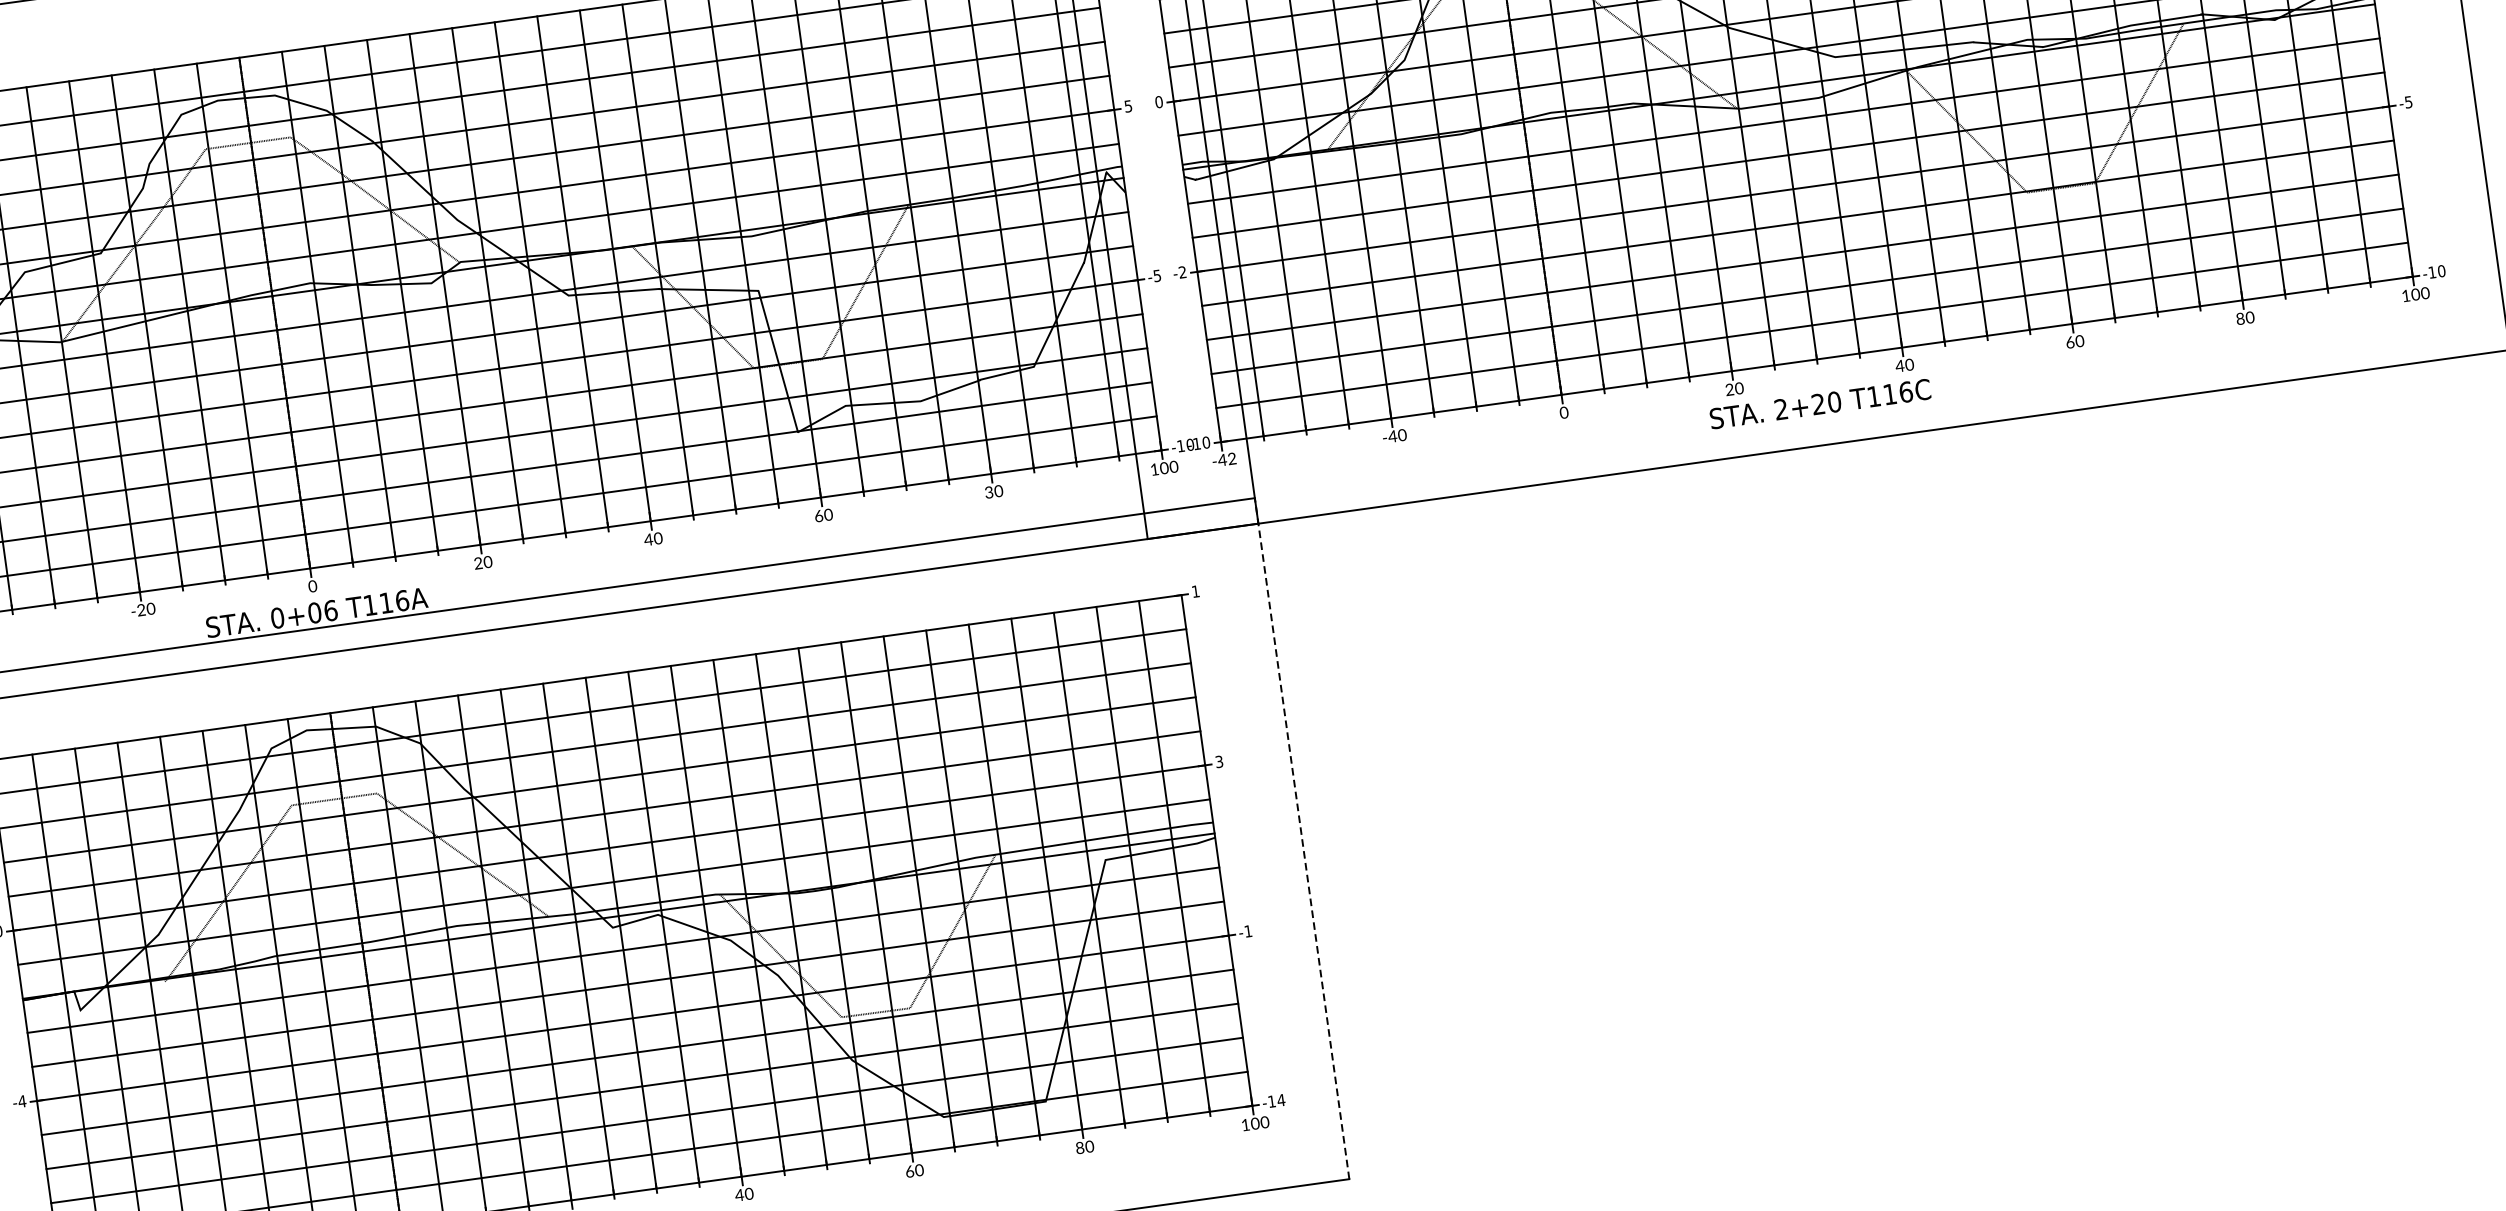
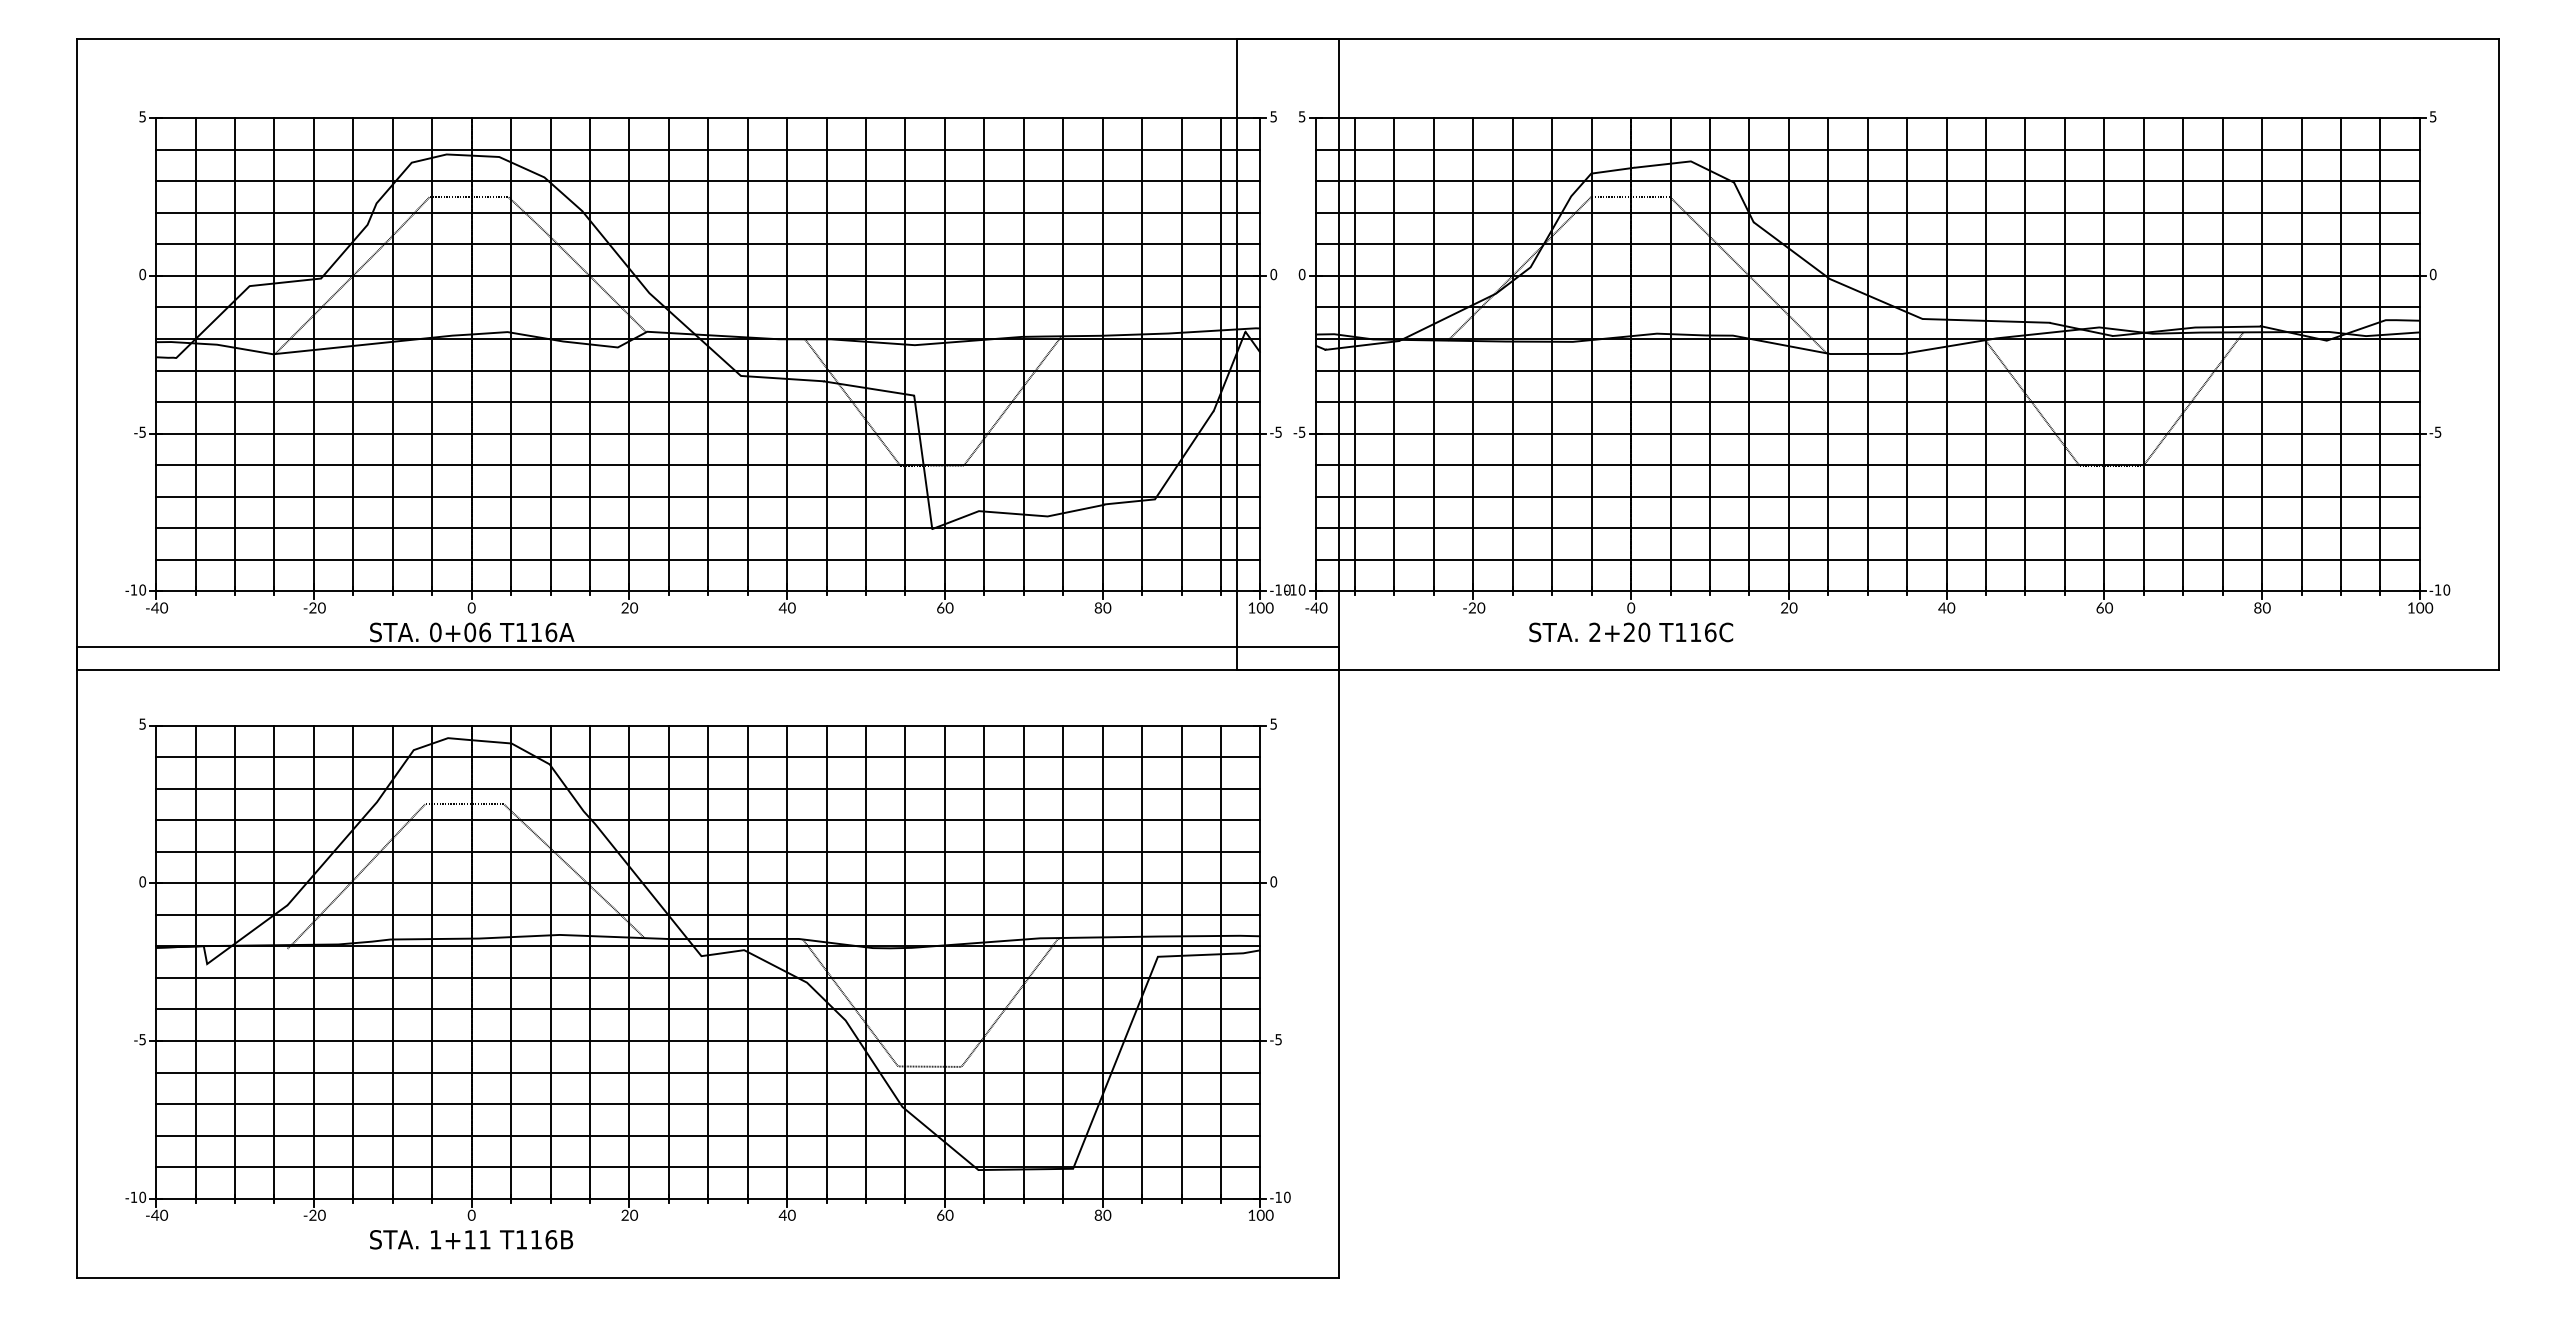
text: (1128, 106) -> (1273, 274), 5 -> 0
text: (1182, 271) -> (1302, 431), -2 -> -5
text: (1820, 404) -> (1631, 632), moved
text: (1392, 435) -> (1472, 607), -40 -> -20
text: (1232, 460) -> (1323, 609), -42 -> -40
text: (989, 491) -> (1098, 607), 30 -> 80
text: (1195, 590) -> (1273, 723), 1 -> 5
text: (1219, 761) -> (1273, 881), 3 -> 0
line: (1302, 837) -> (1339, 961), dashed -> solid
text: (1248, 931) -> (1278, 1039), -1 -> -5
text: (1280, 1100) -> (1286, 1197), -14 -> -10
text: (22, 1101) -> (142, 1039), -4 -> -5

